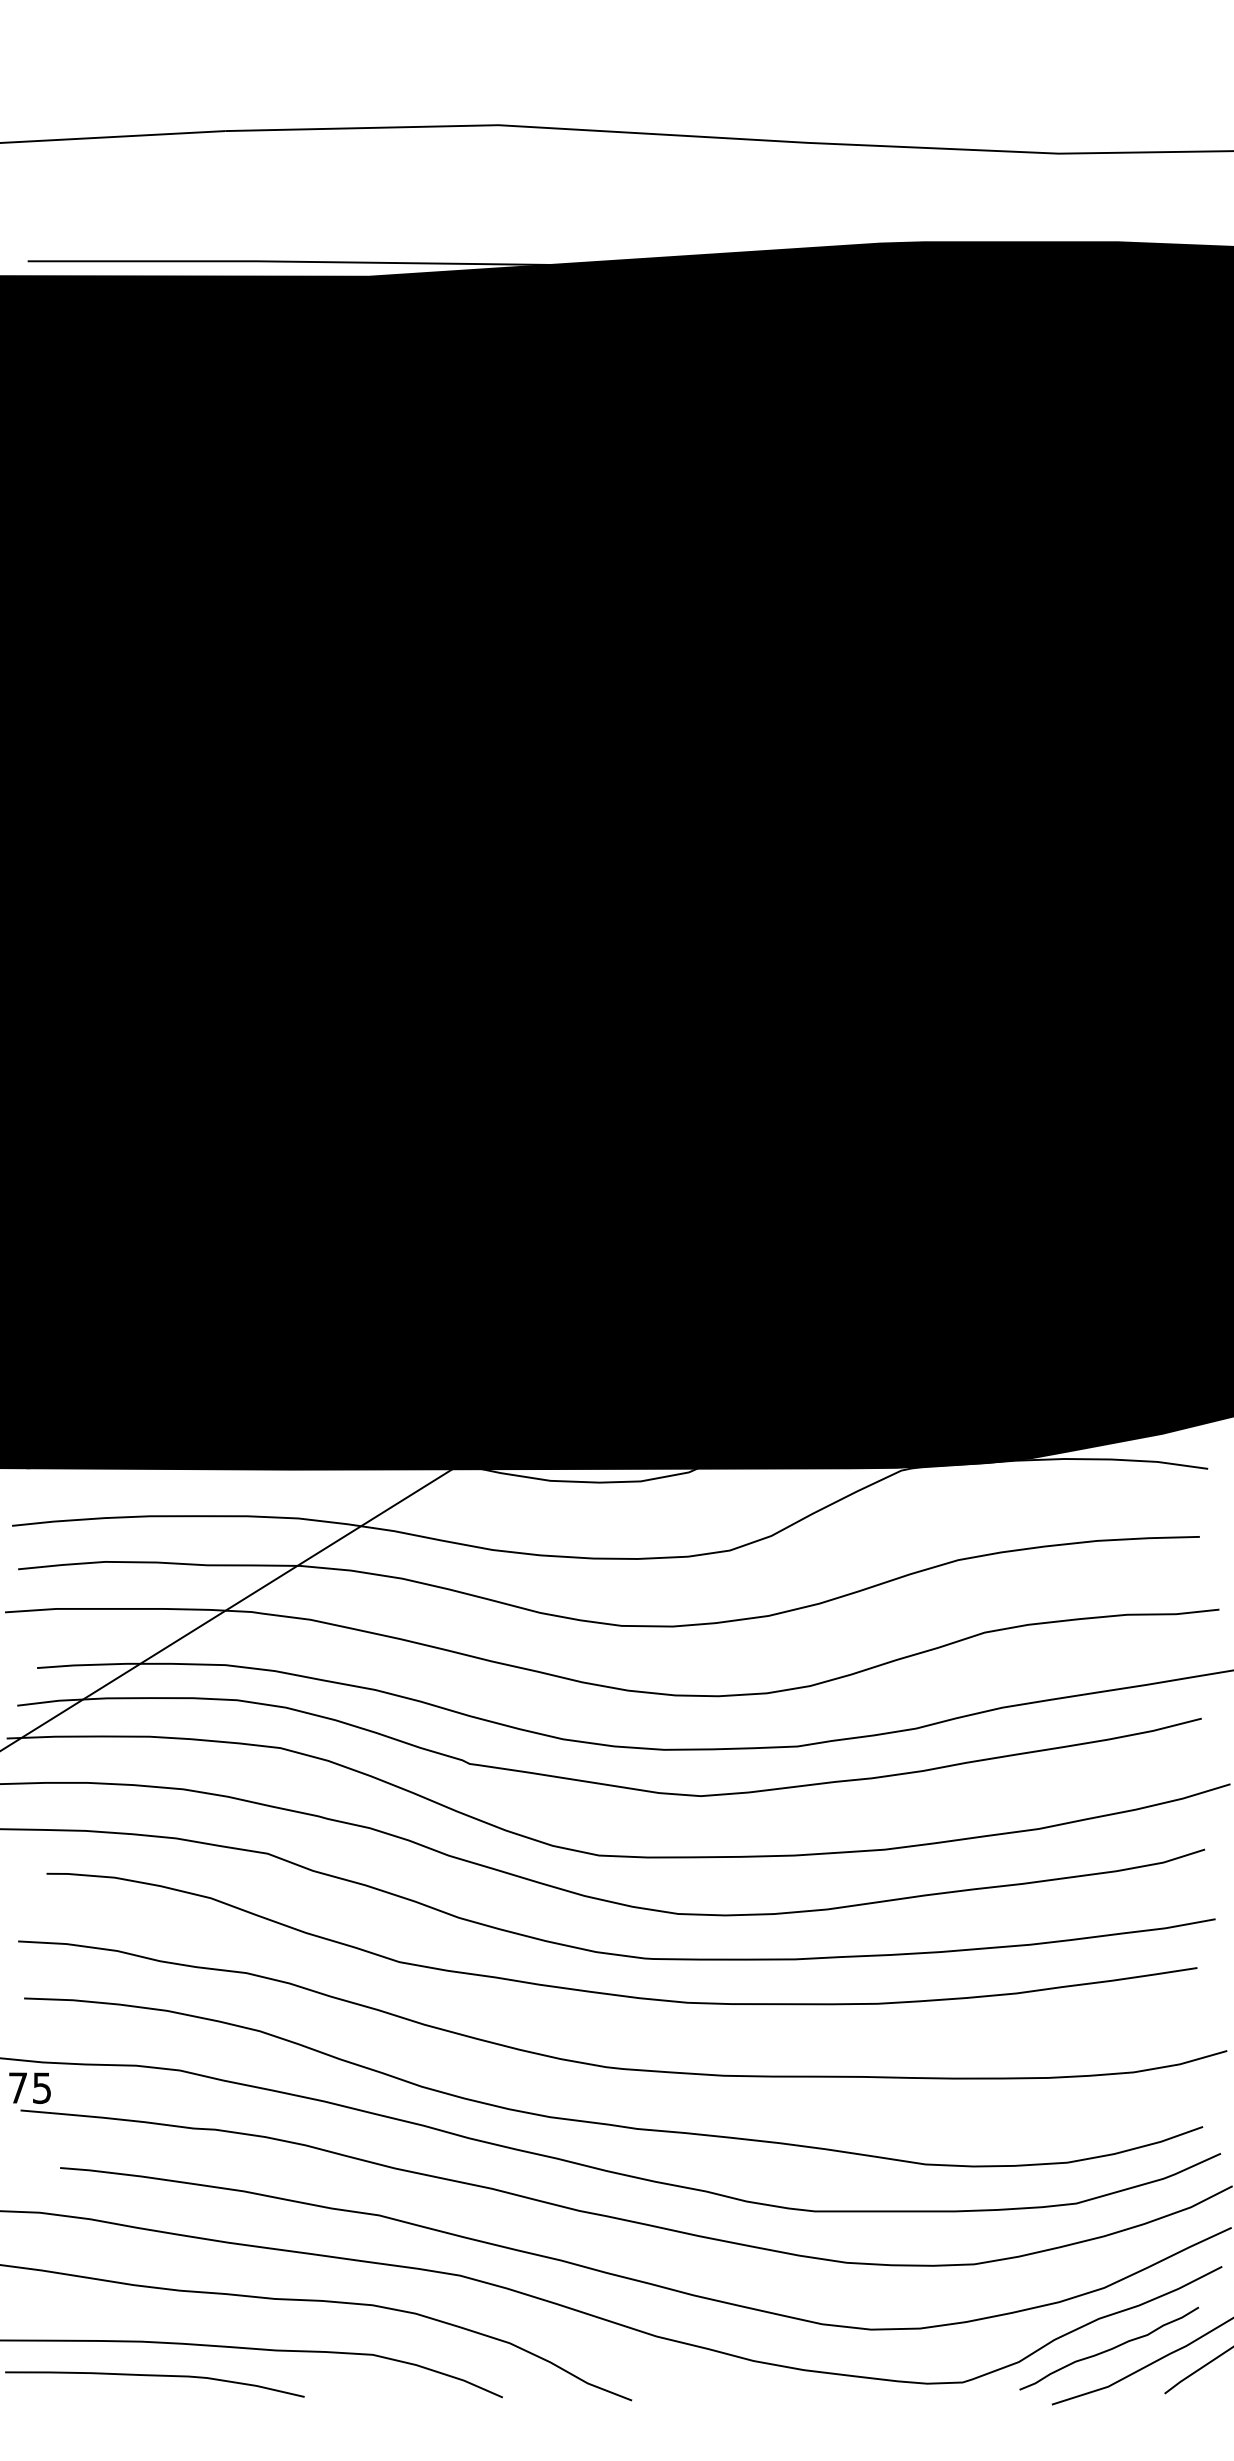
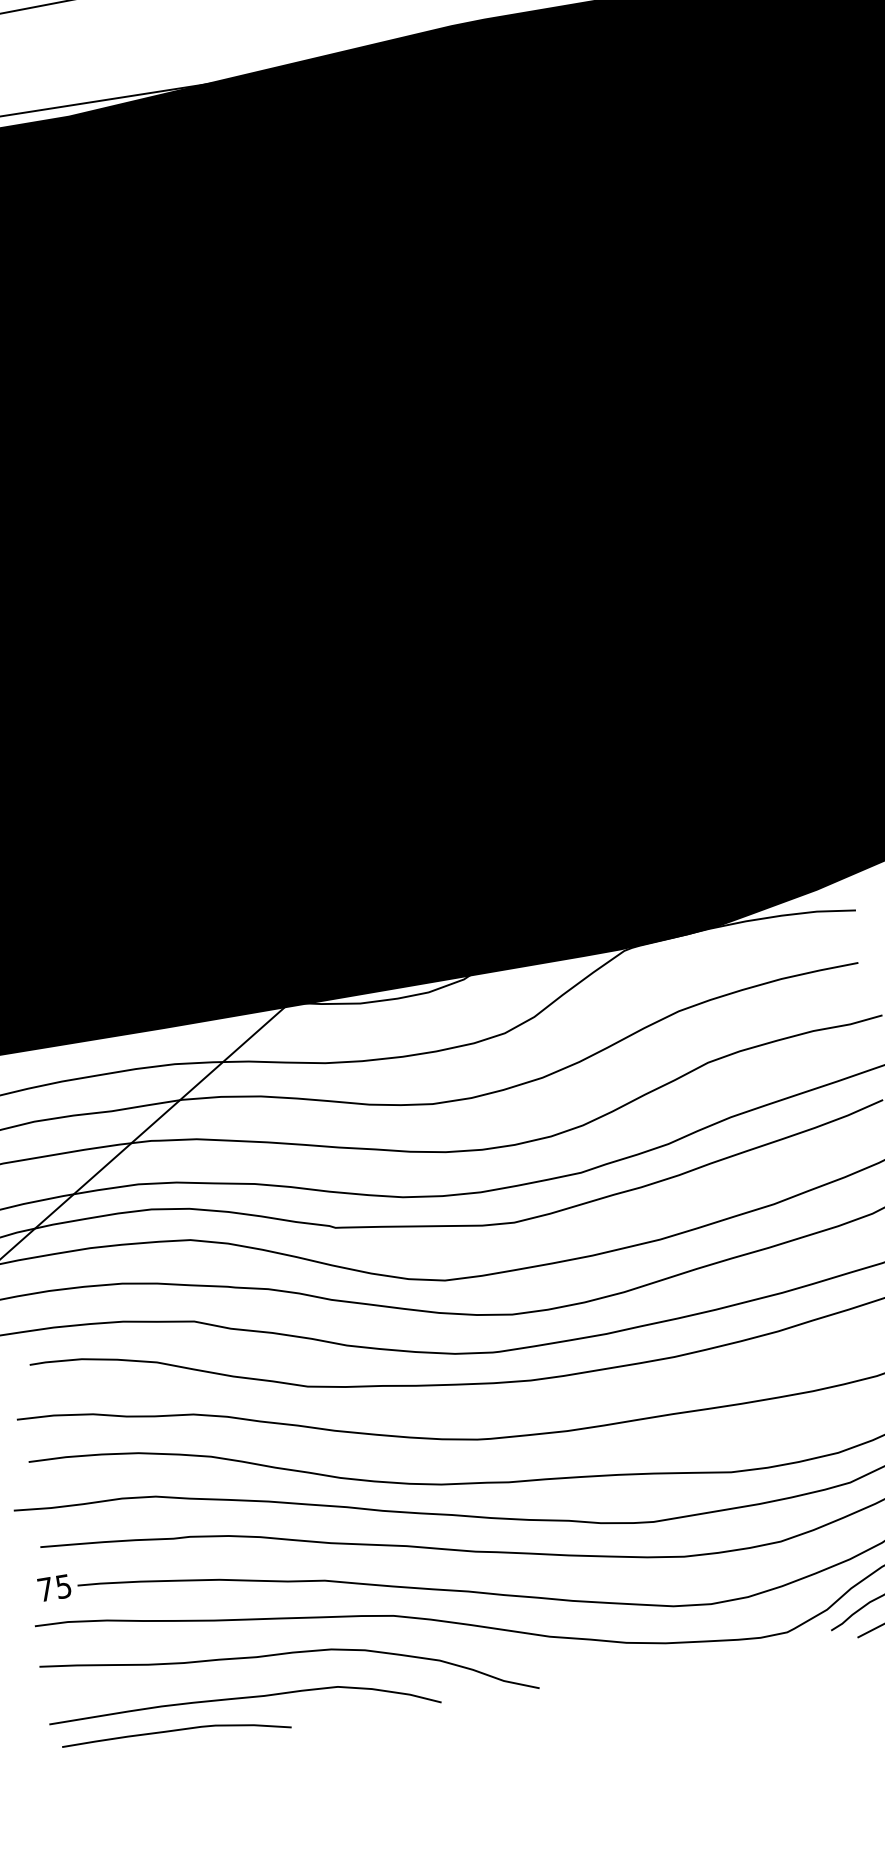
text: (29, 2087) -> (54, 1587), moved

